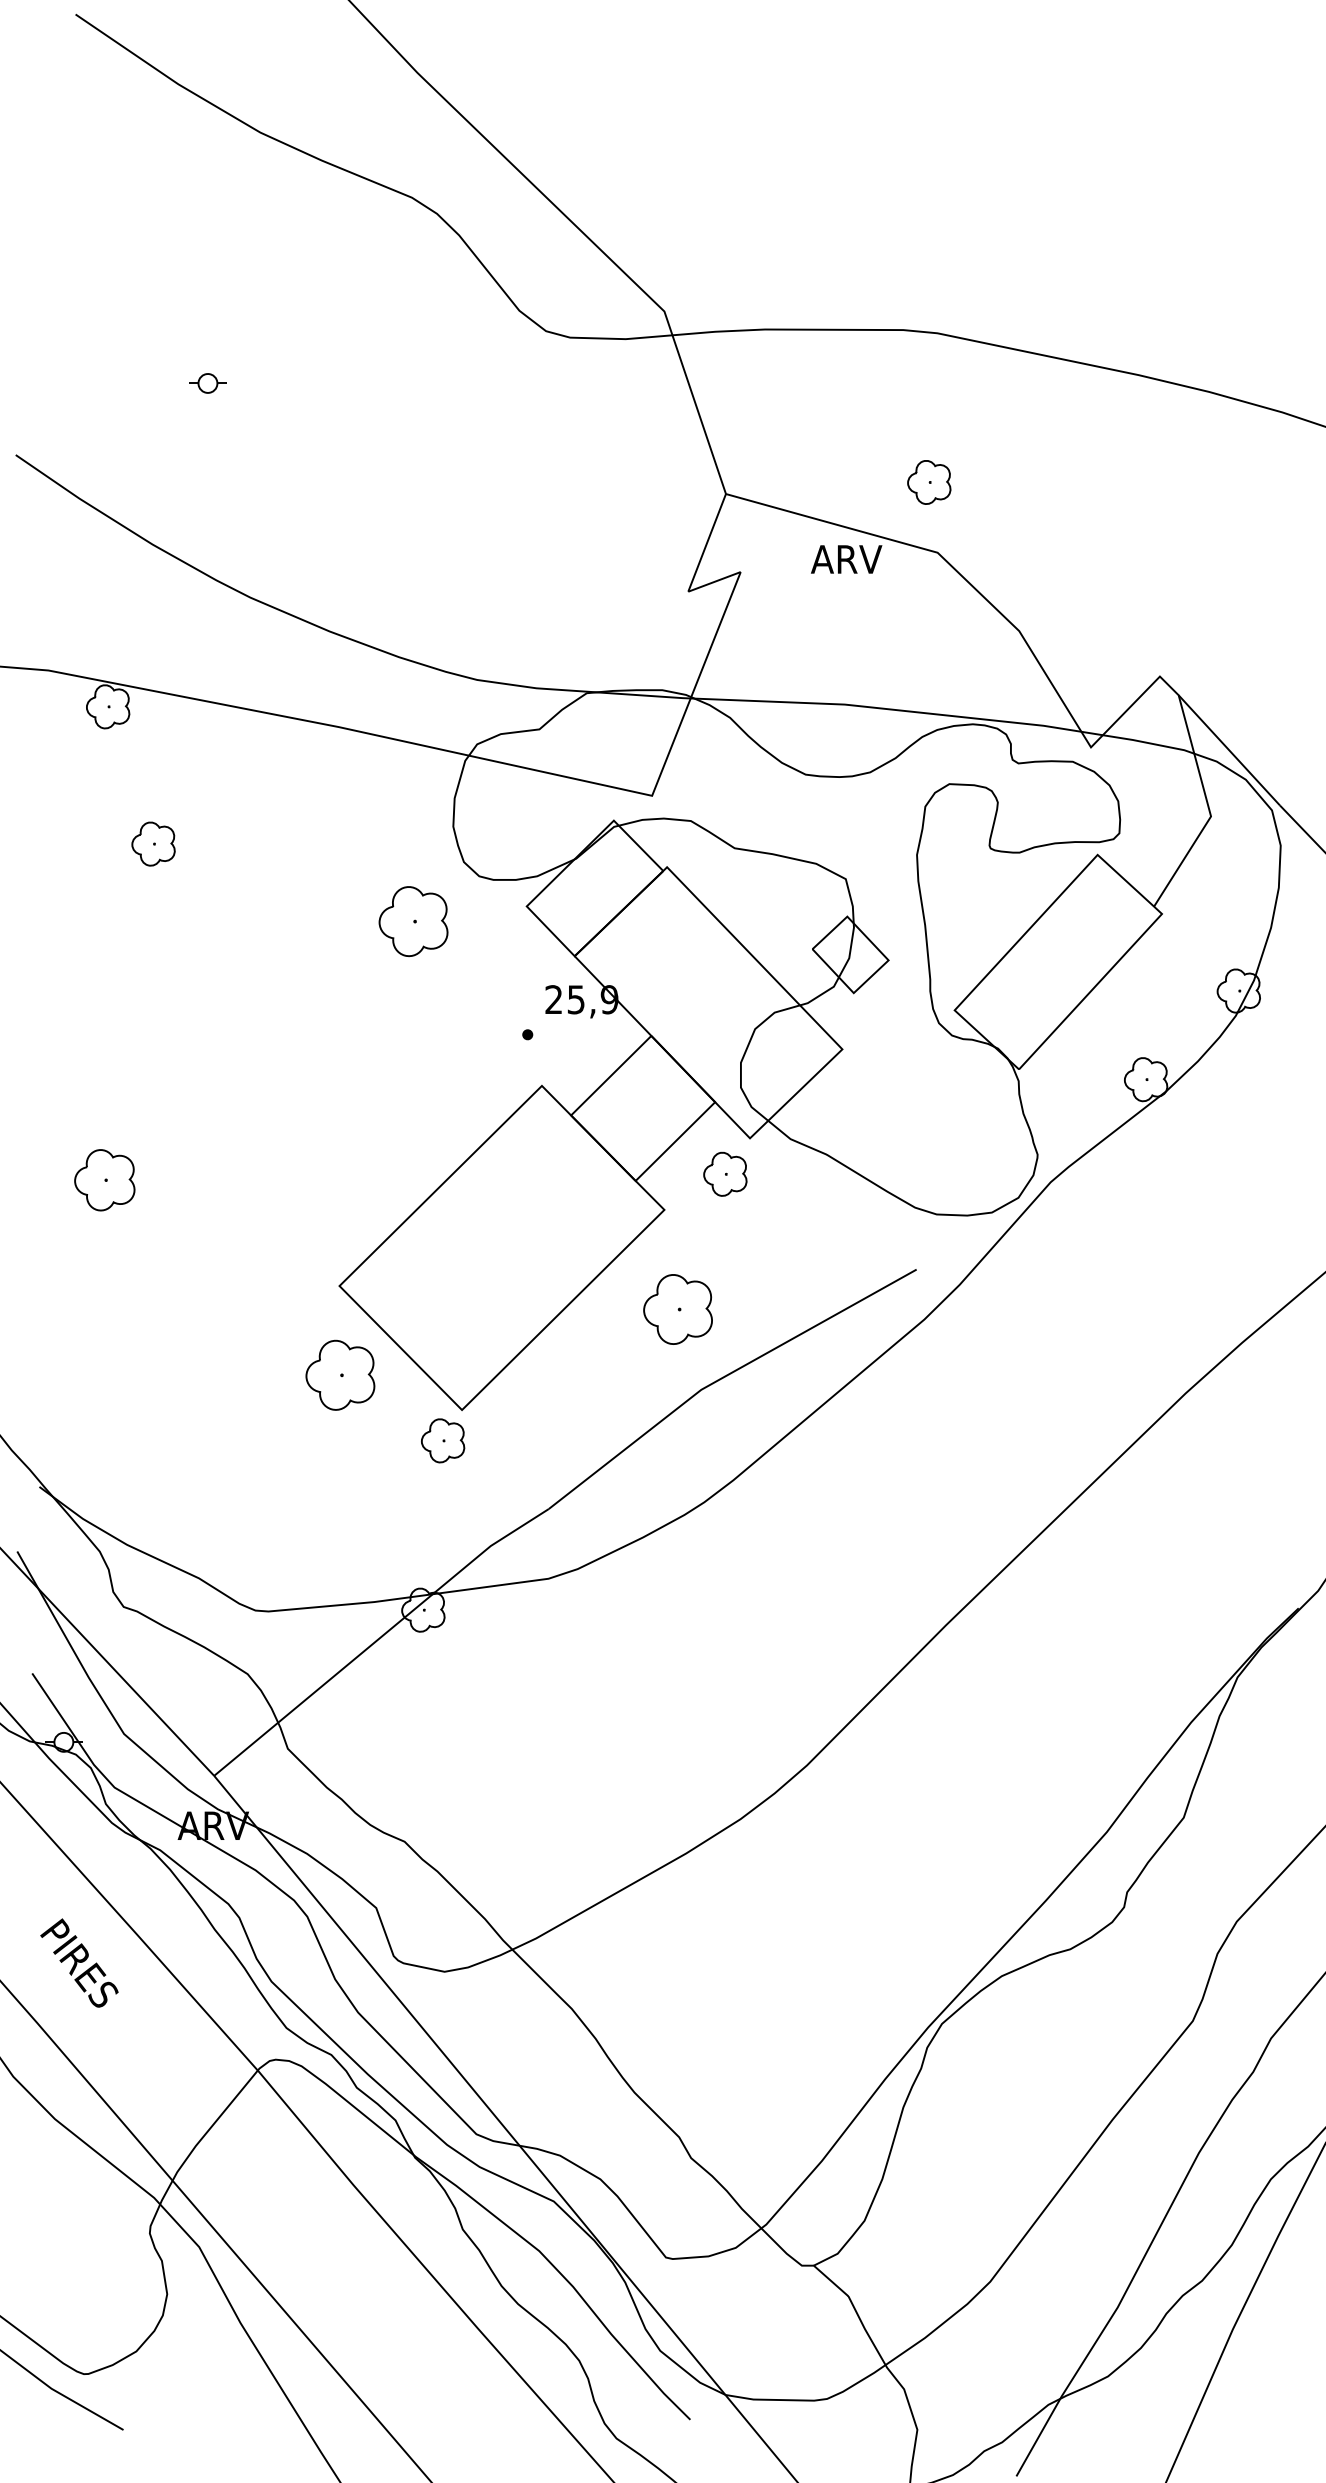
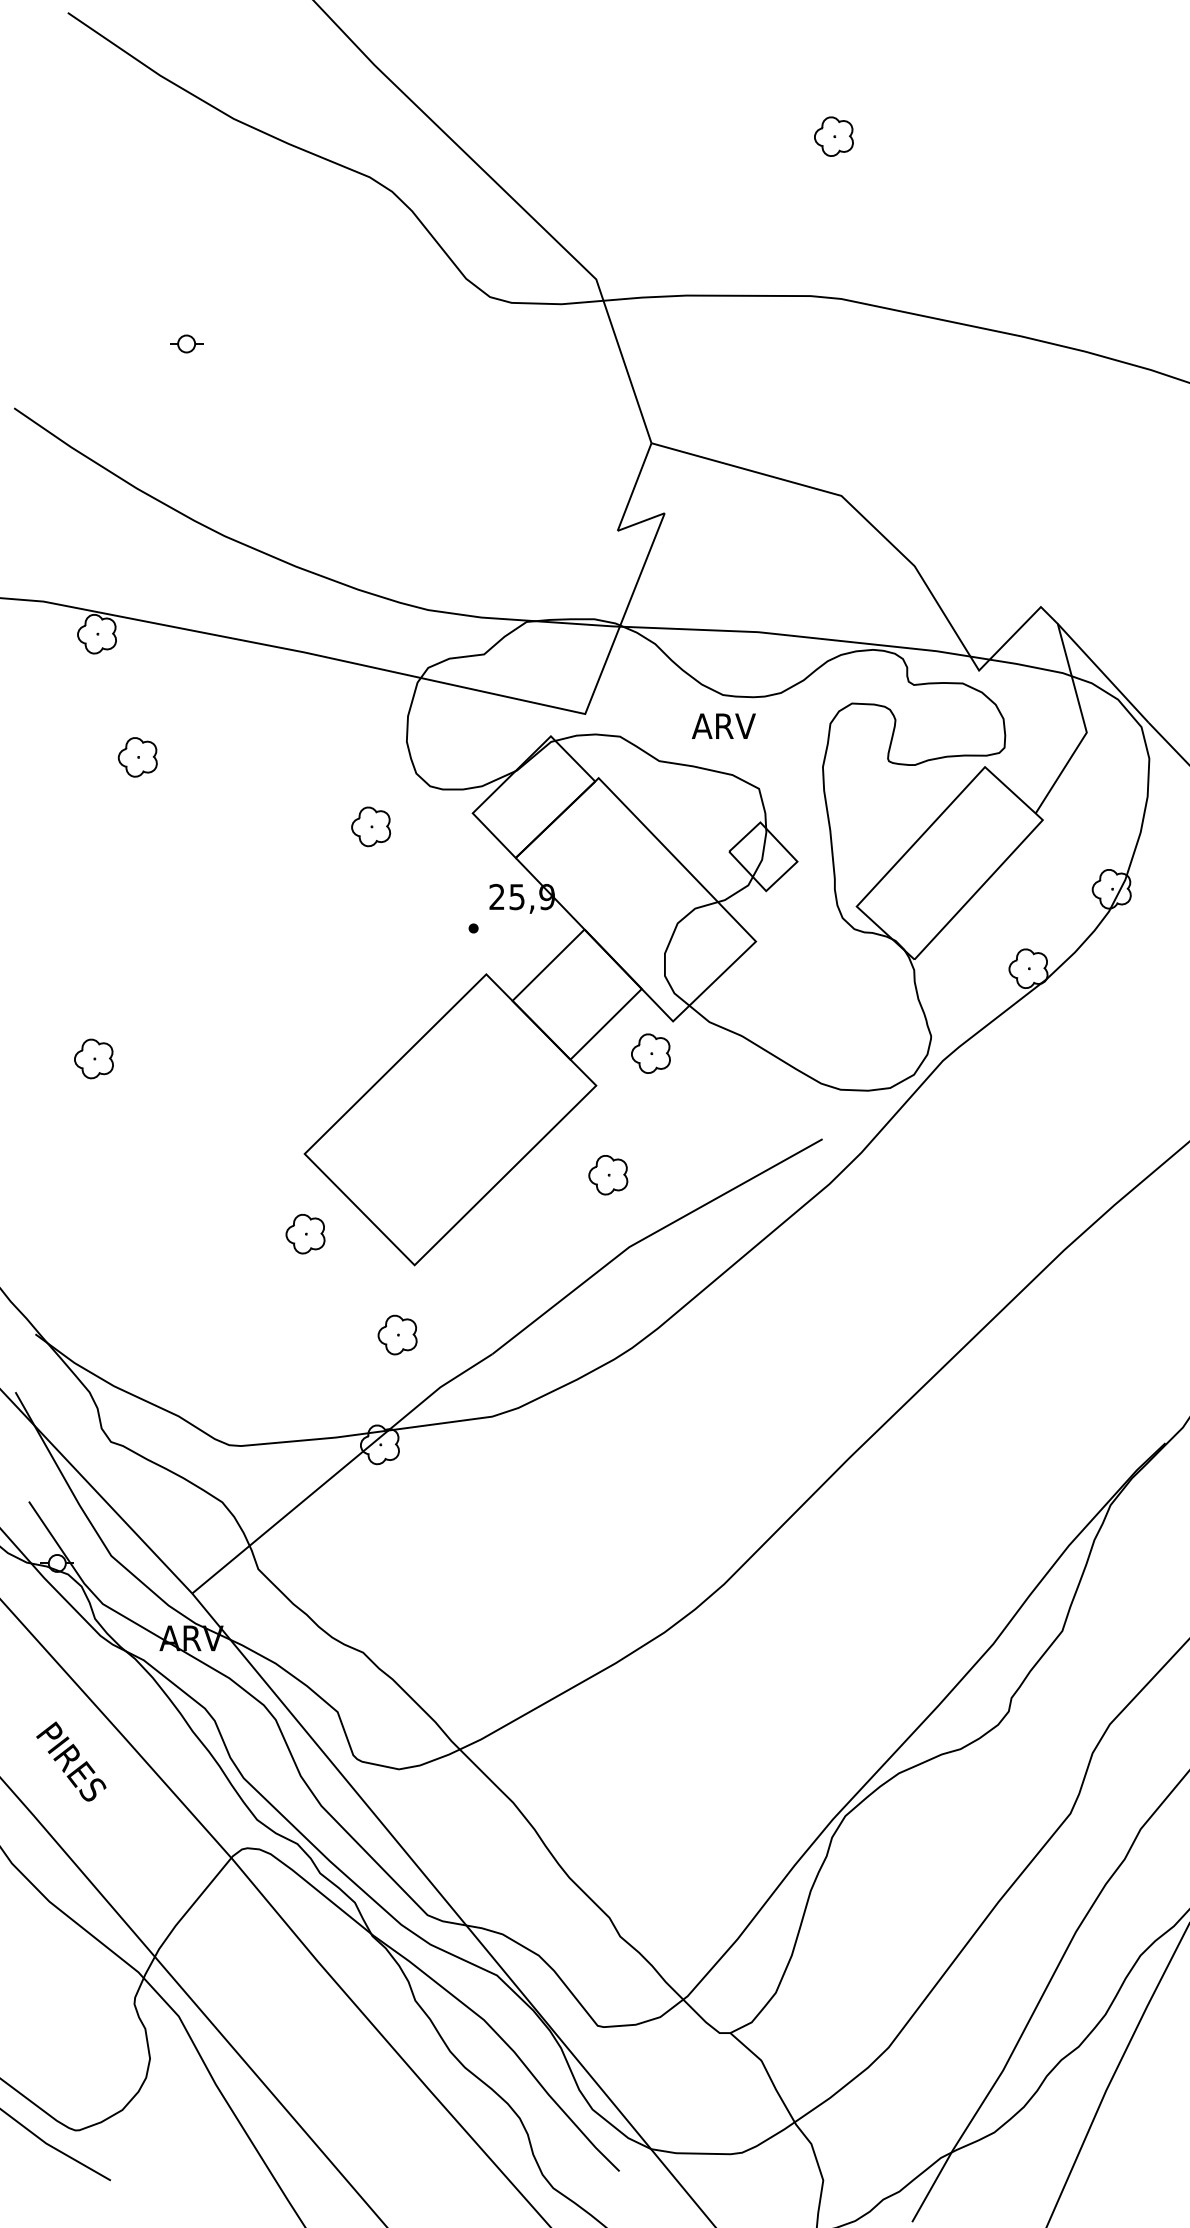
part: (929, 482) -> (834, 136), moved
text: (846, 559) -> (723, 726), moved
part: (413, 921) -> (371, 826), size x0.62
part: (104, 1179) -> (93, 1058), size x0.71
part: (677, 1309) -> (608, 1175), size x0.62
part: (340, 1375) -> (305, 1234), size x0.62
part: (443, 1440) -> (398, 1334), moved

